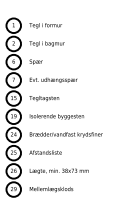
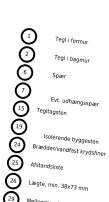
text: (45, 25) -> (71, 40), moved
text: (46, 43) -> (71, 58), moved
text: (35, 61) -> (58, 75), moved
text: (53, 79) -> (74, 101), moved
text: (56, 116) -> (70, 139), moved

